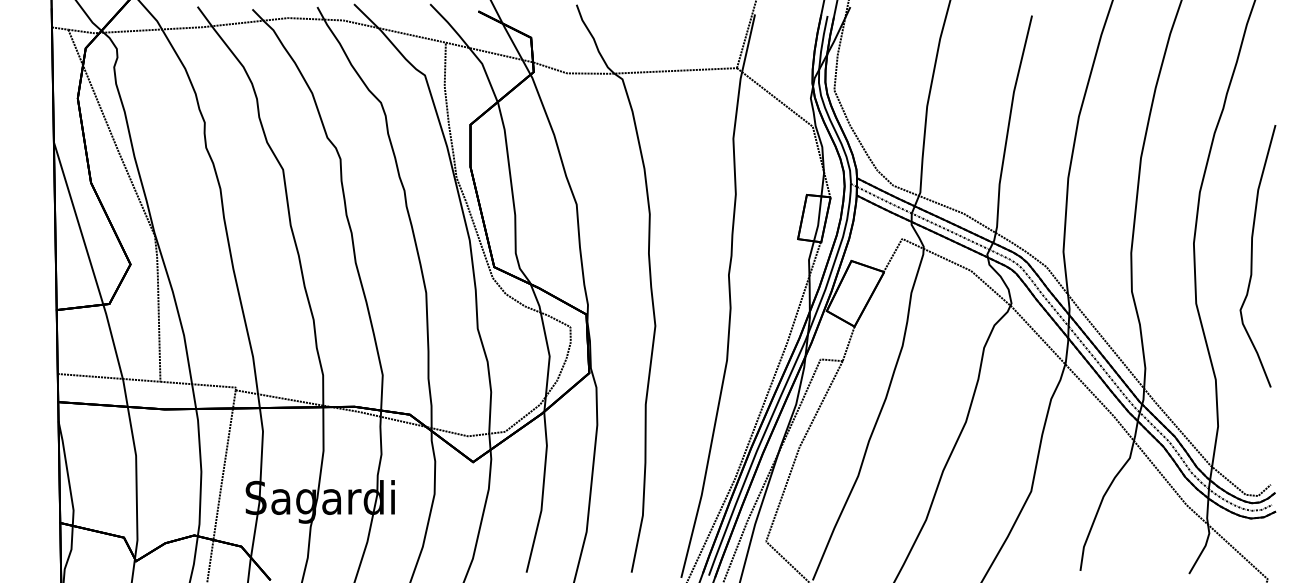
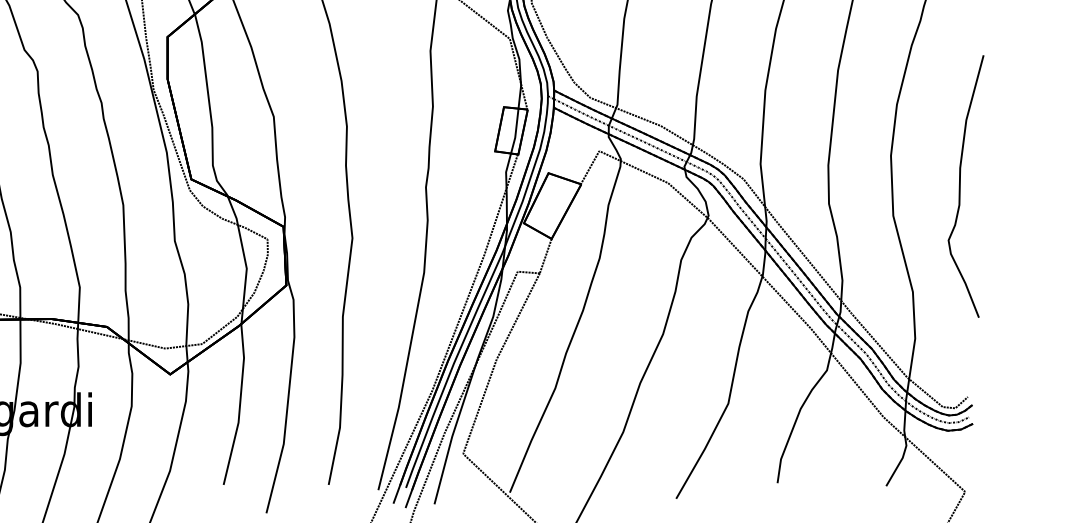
curve: (1252, 256) -> (960, 186), moved

